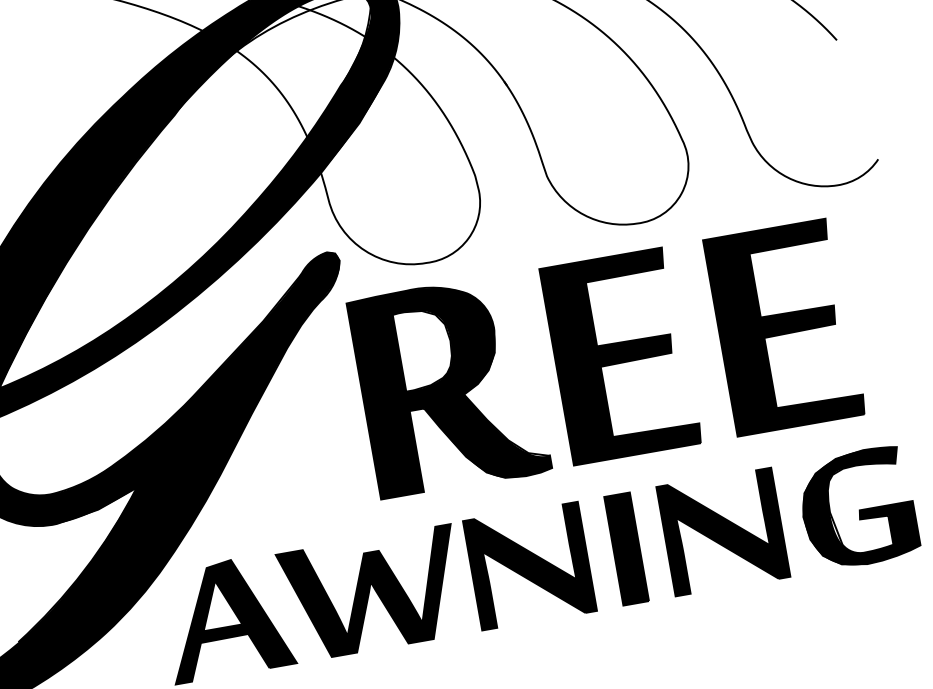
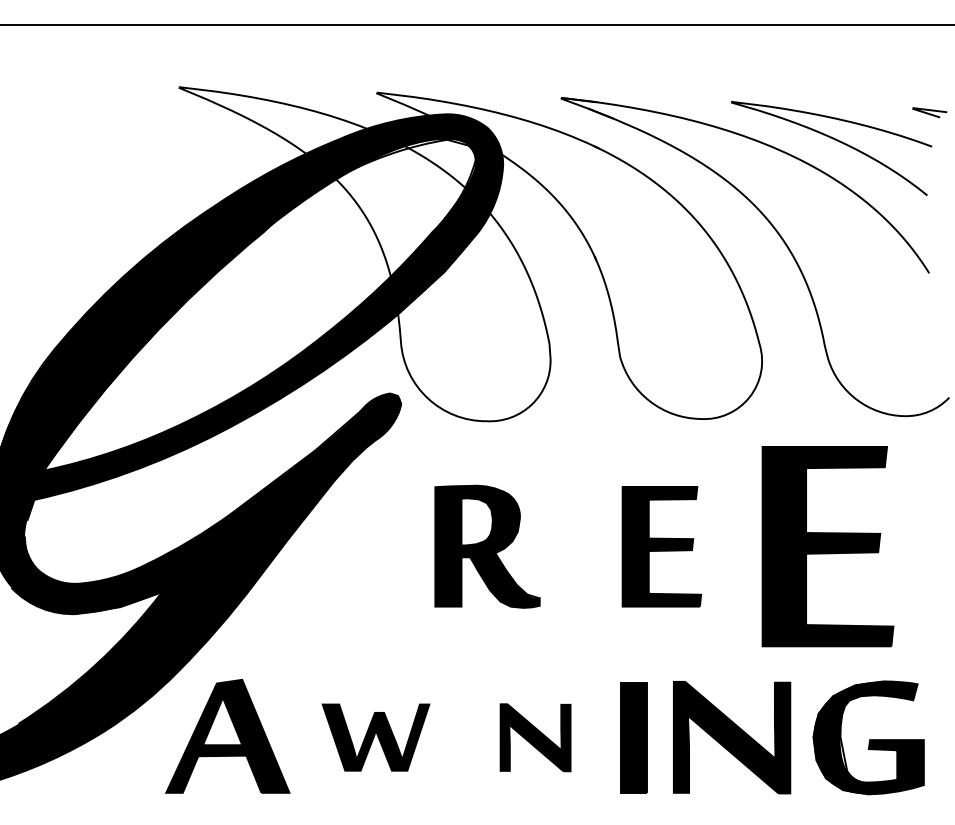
part: (620, 355) -> (661, 546), size x0.6
part: (449, 386) -> (487, 546), size x0.6
part: (529, 565) -> (535, 737), size x0.6
part: (372, 593) -> (375, 737), size x0.6

